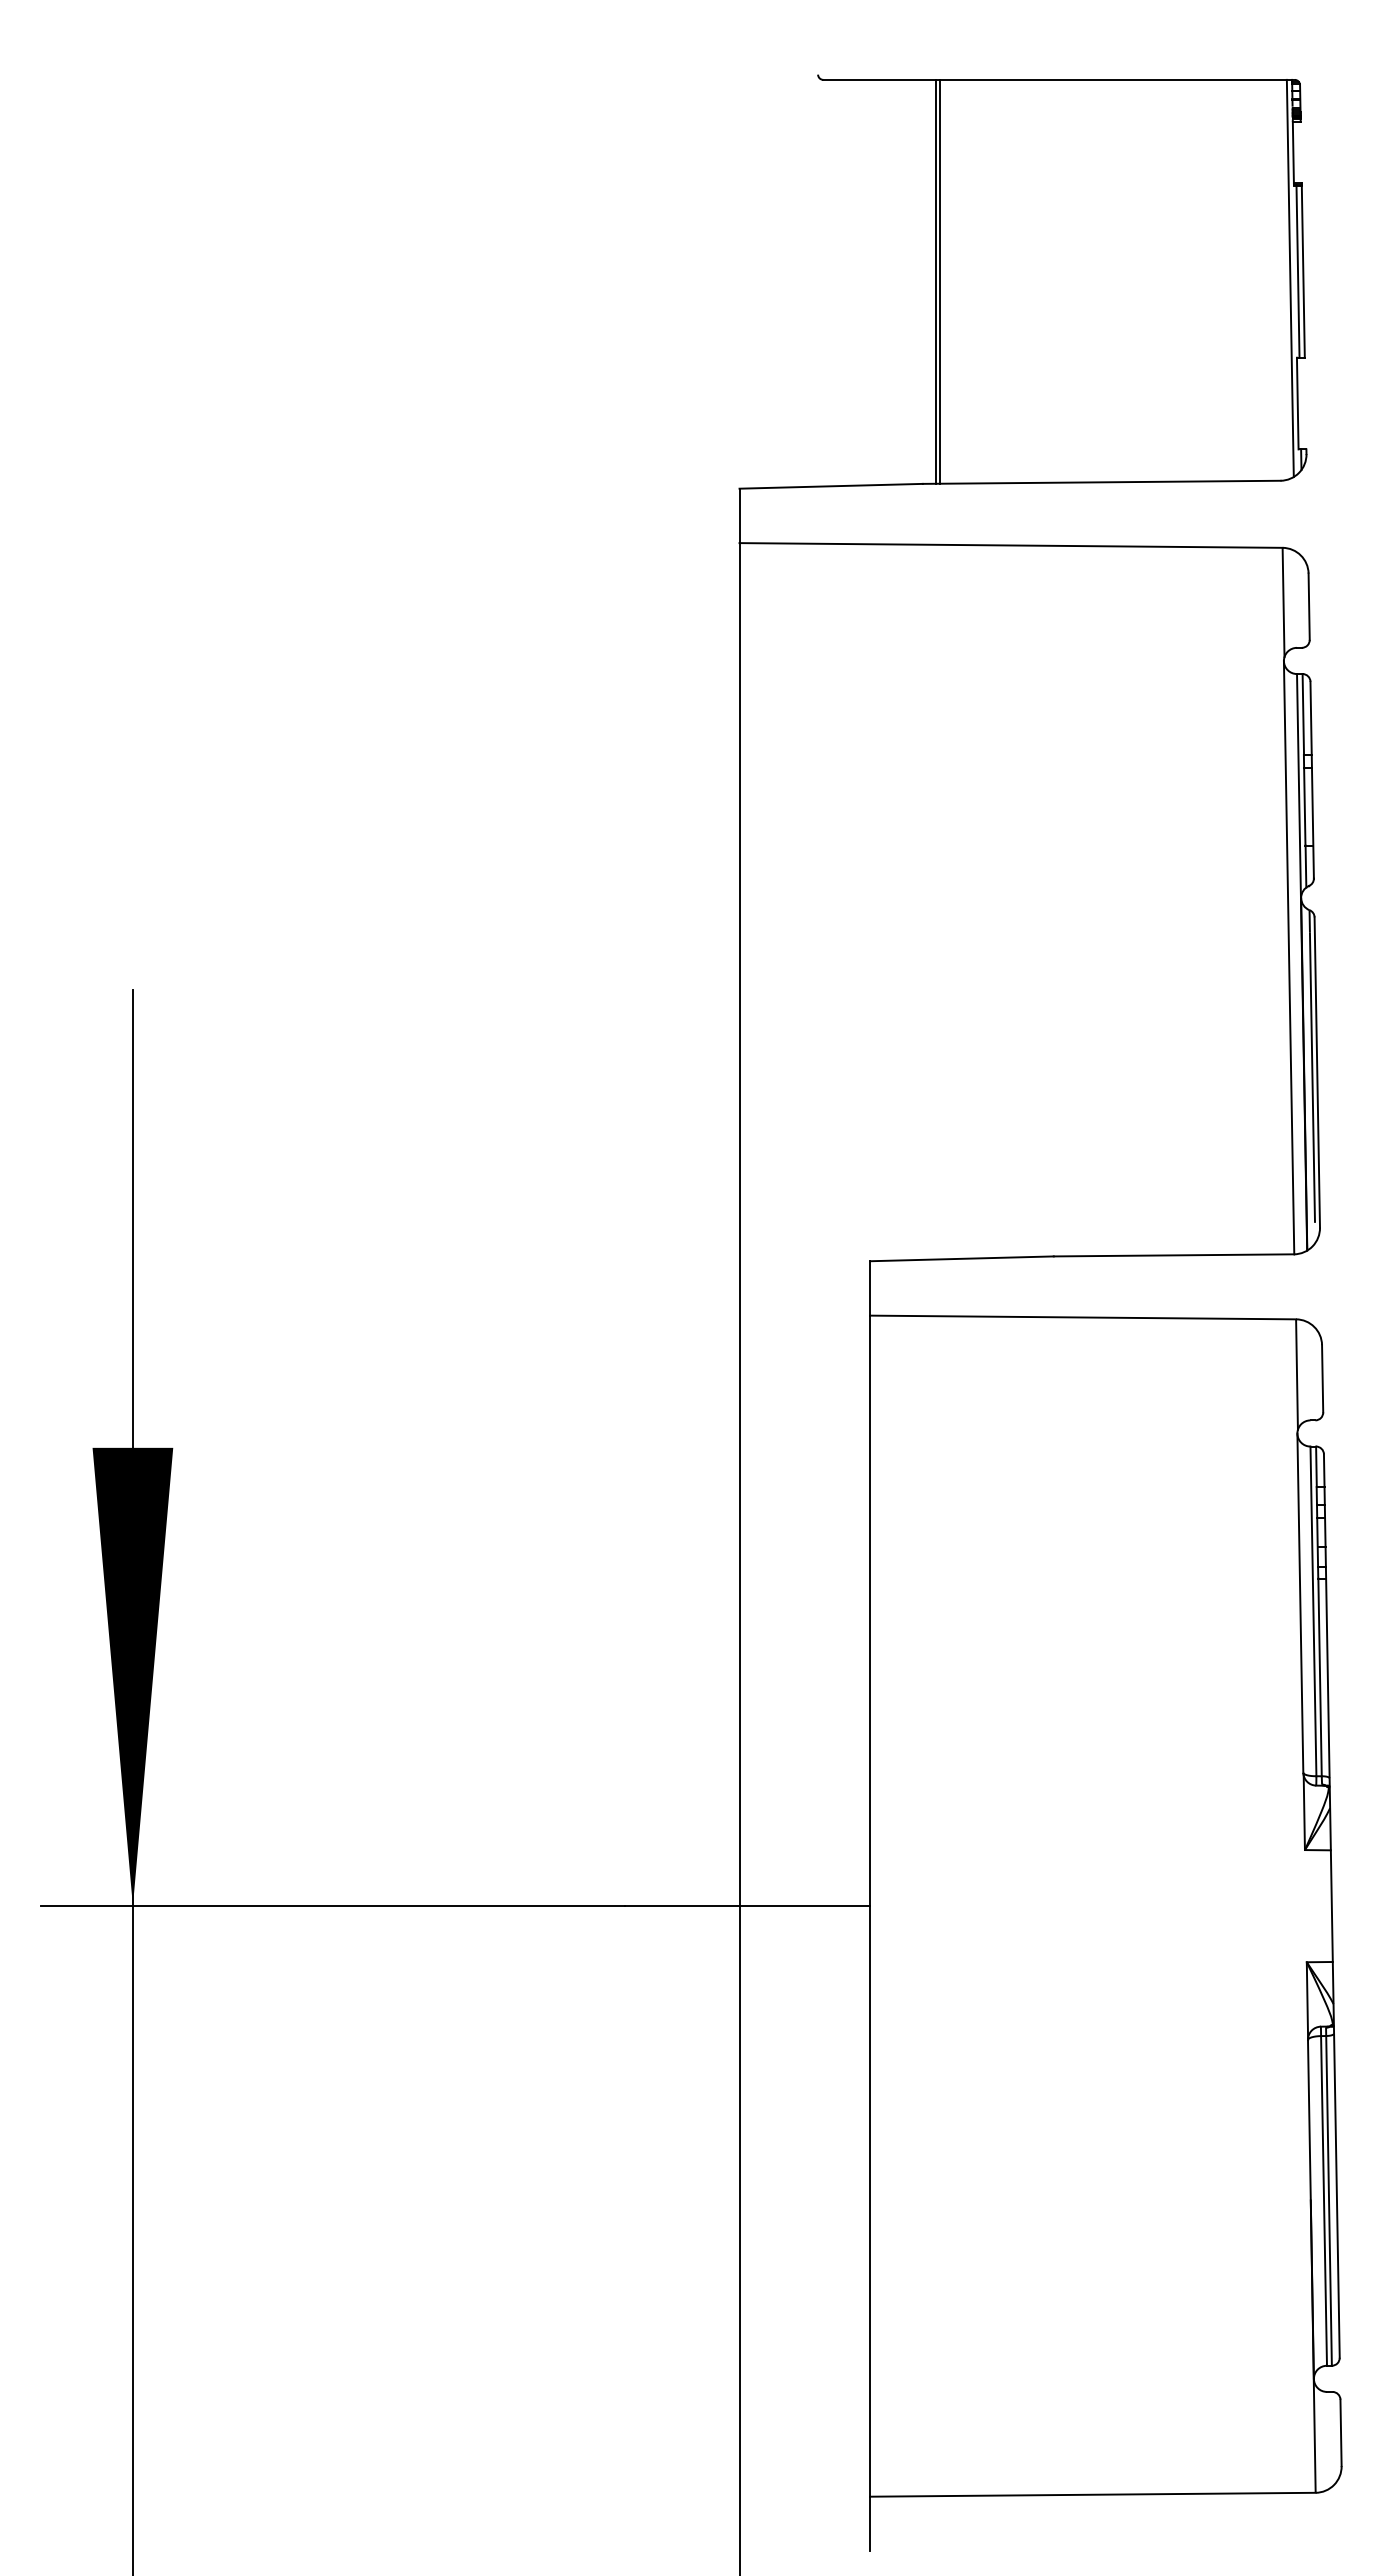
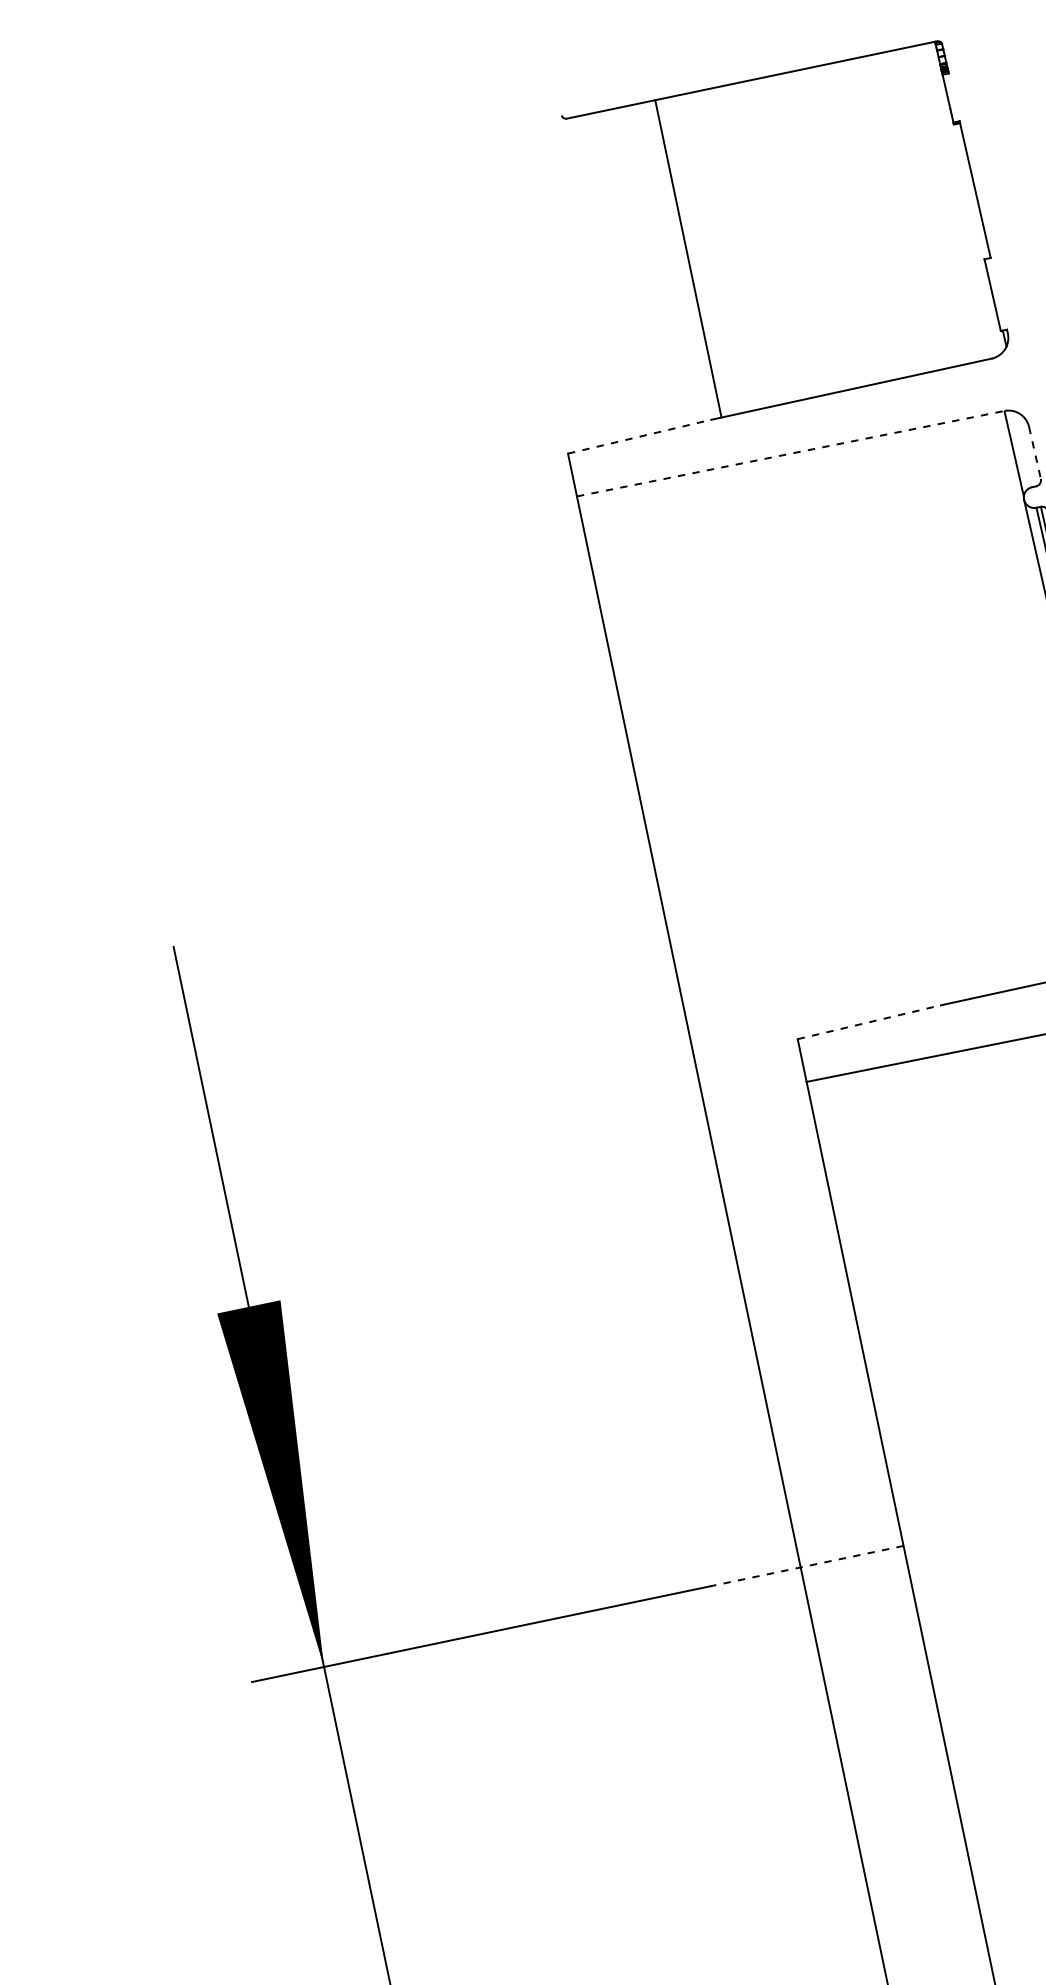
line: (1297, 270) -> (970, 190), removed
line: (1289, 278) -> (965, 198), removed
line: (939, 281) -> (691, 258), removed
line: (831, 486) -> (639, 436), solid -> dashed
line: (1011, 545) -> (791, 453), solid -> dashed
line: (1309, 607) -> (1035, 453), solid -> dashed
line: (962, 1258) -> (869, 1021), solid -> dashed
line: (747, 1906) -> (807, 1566), solid -> dashed

